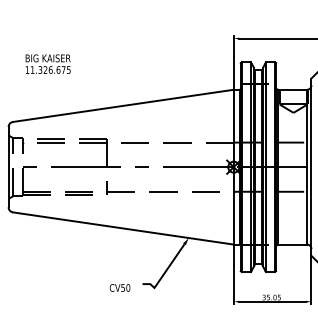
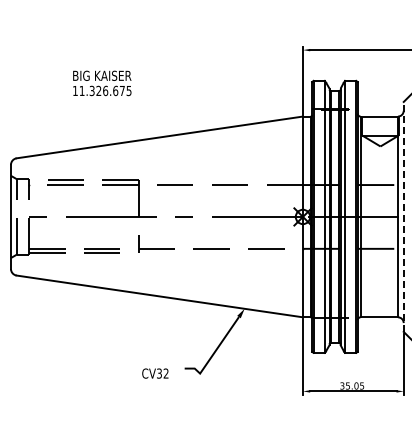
text: (48, 64) -> (102, 83), moved
line: (311, 166) -> (403, 216), solid -> dashed
text: (125, 287) -> (162, 373), CV50 -> CV32

